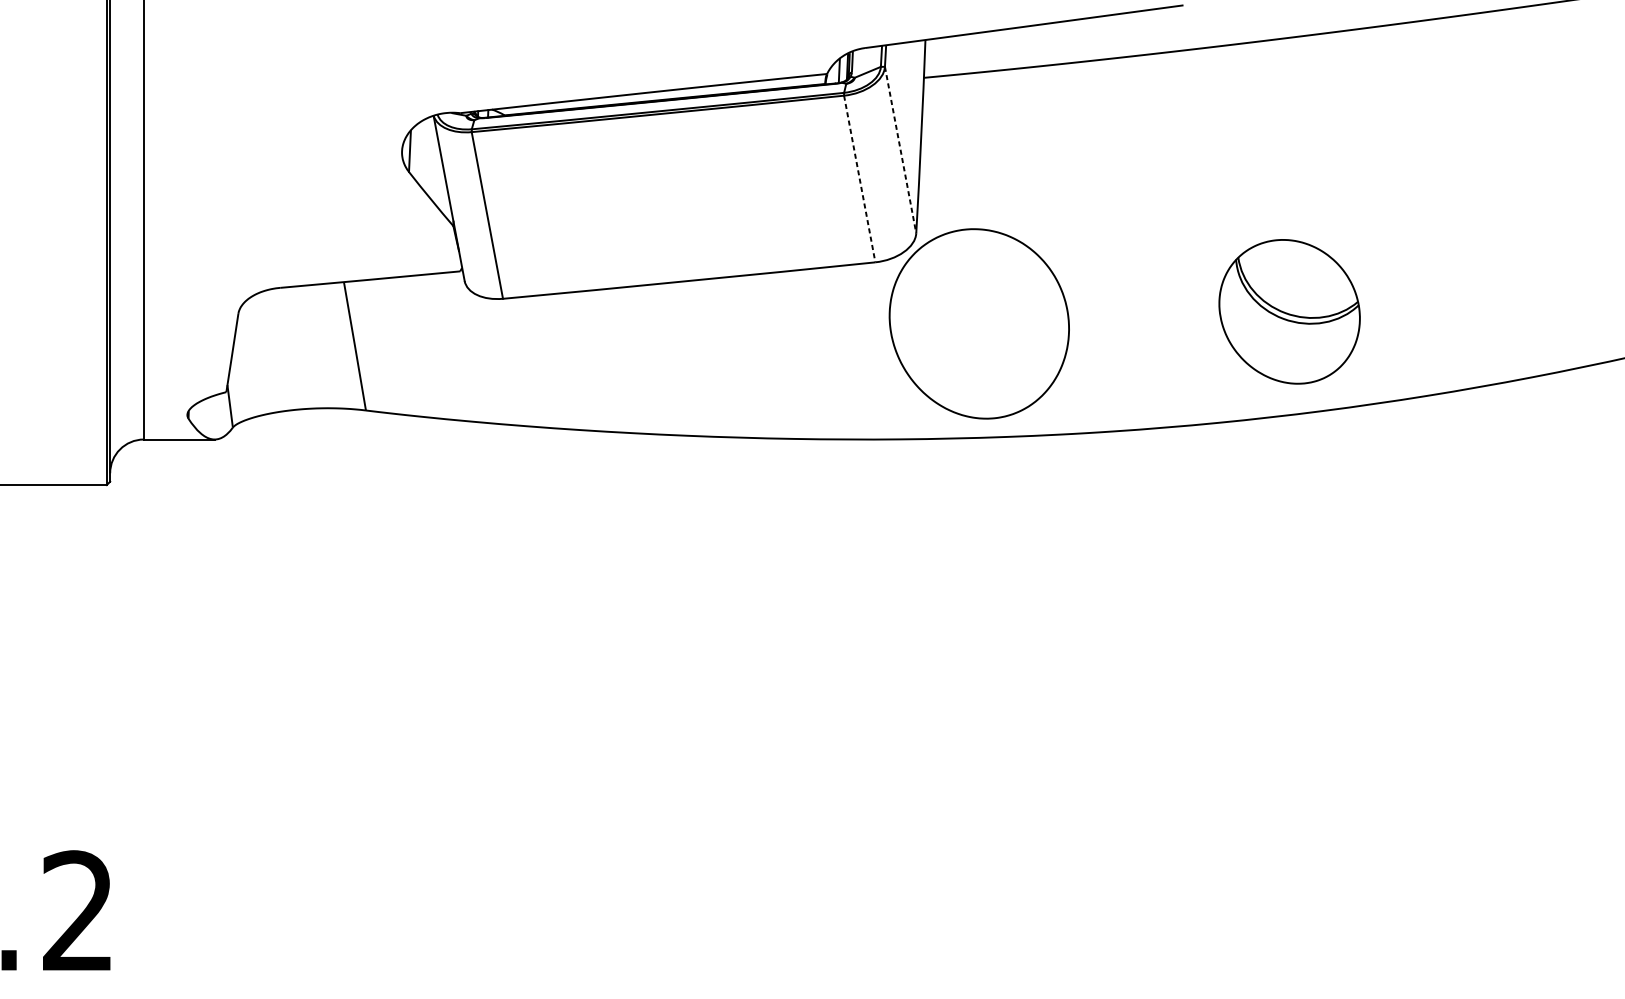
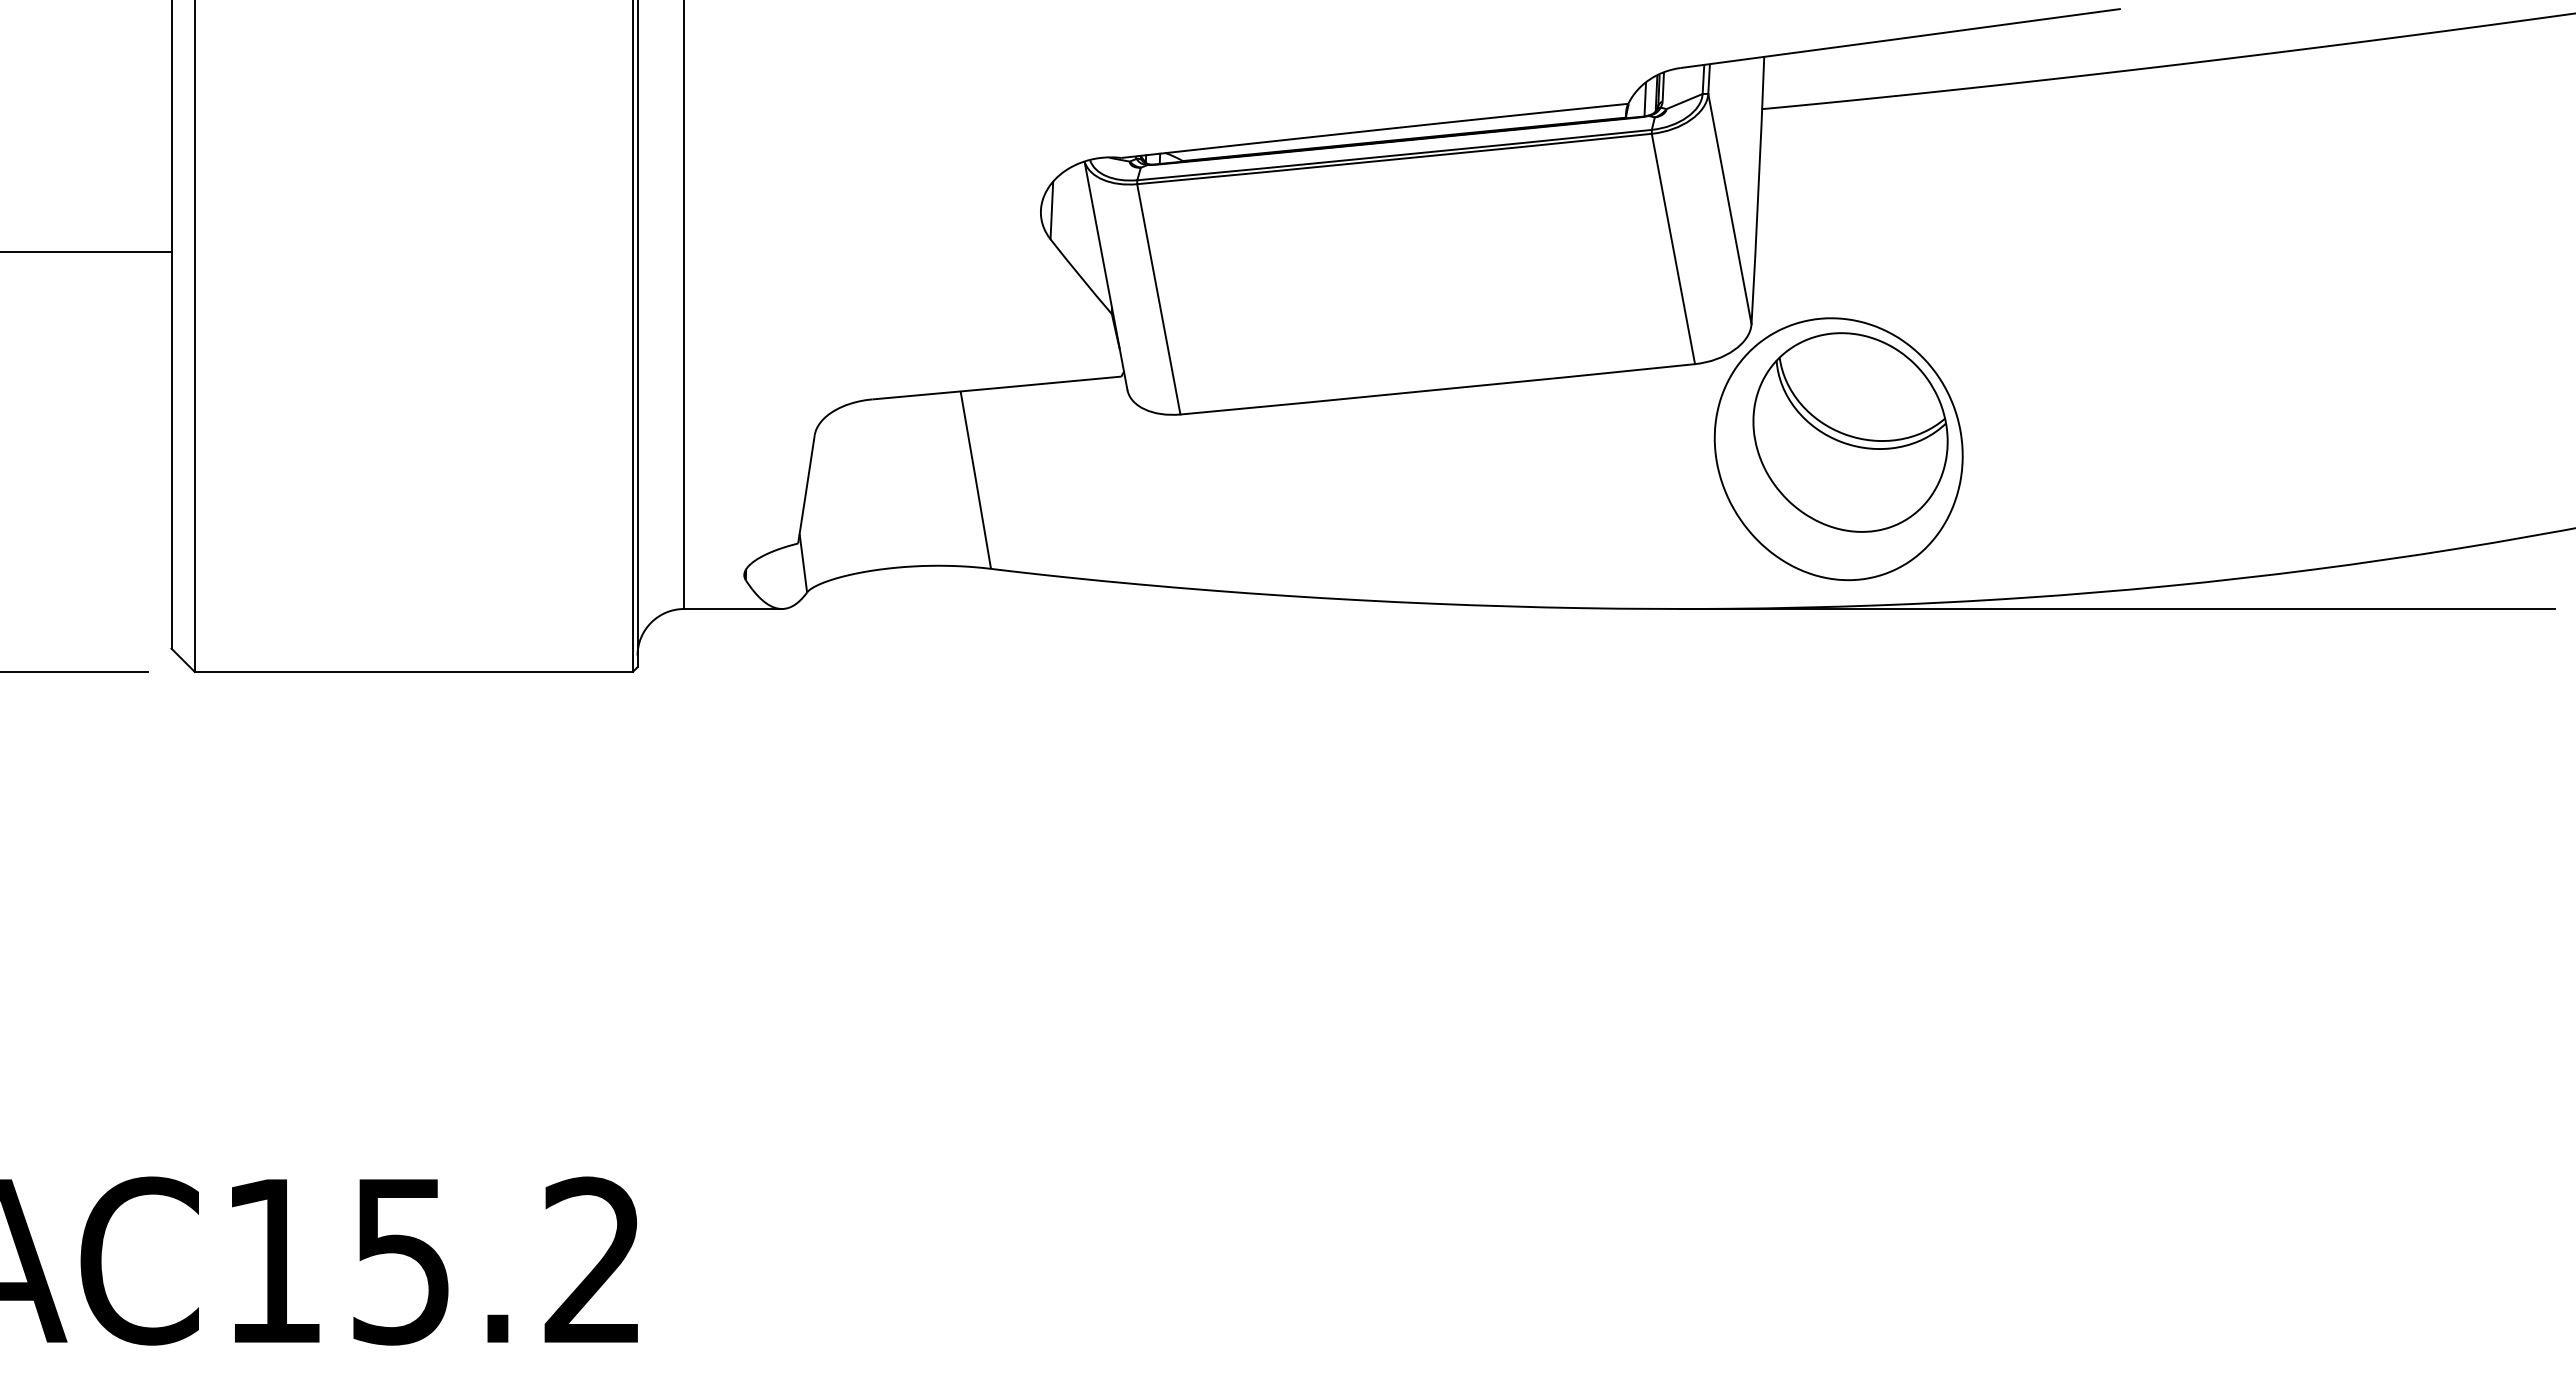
line: (900, 150) -> (1729, 209), dashed -> solid
line: (859, 179) -> (1673, 249), dashed -> solid
part: (1289, 311) -> (1850, 432), moved
line: (1181, 439) -> (2117, 609), added

